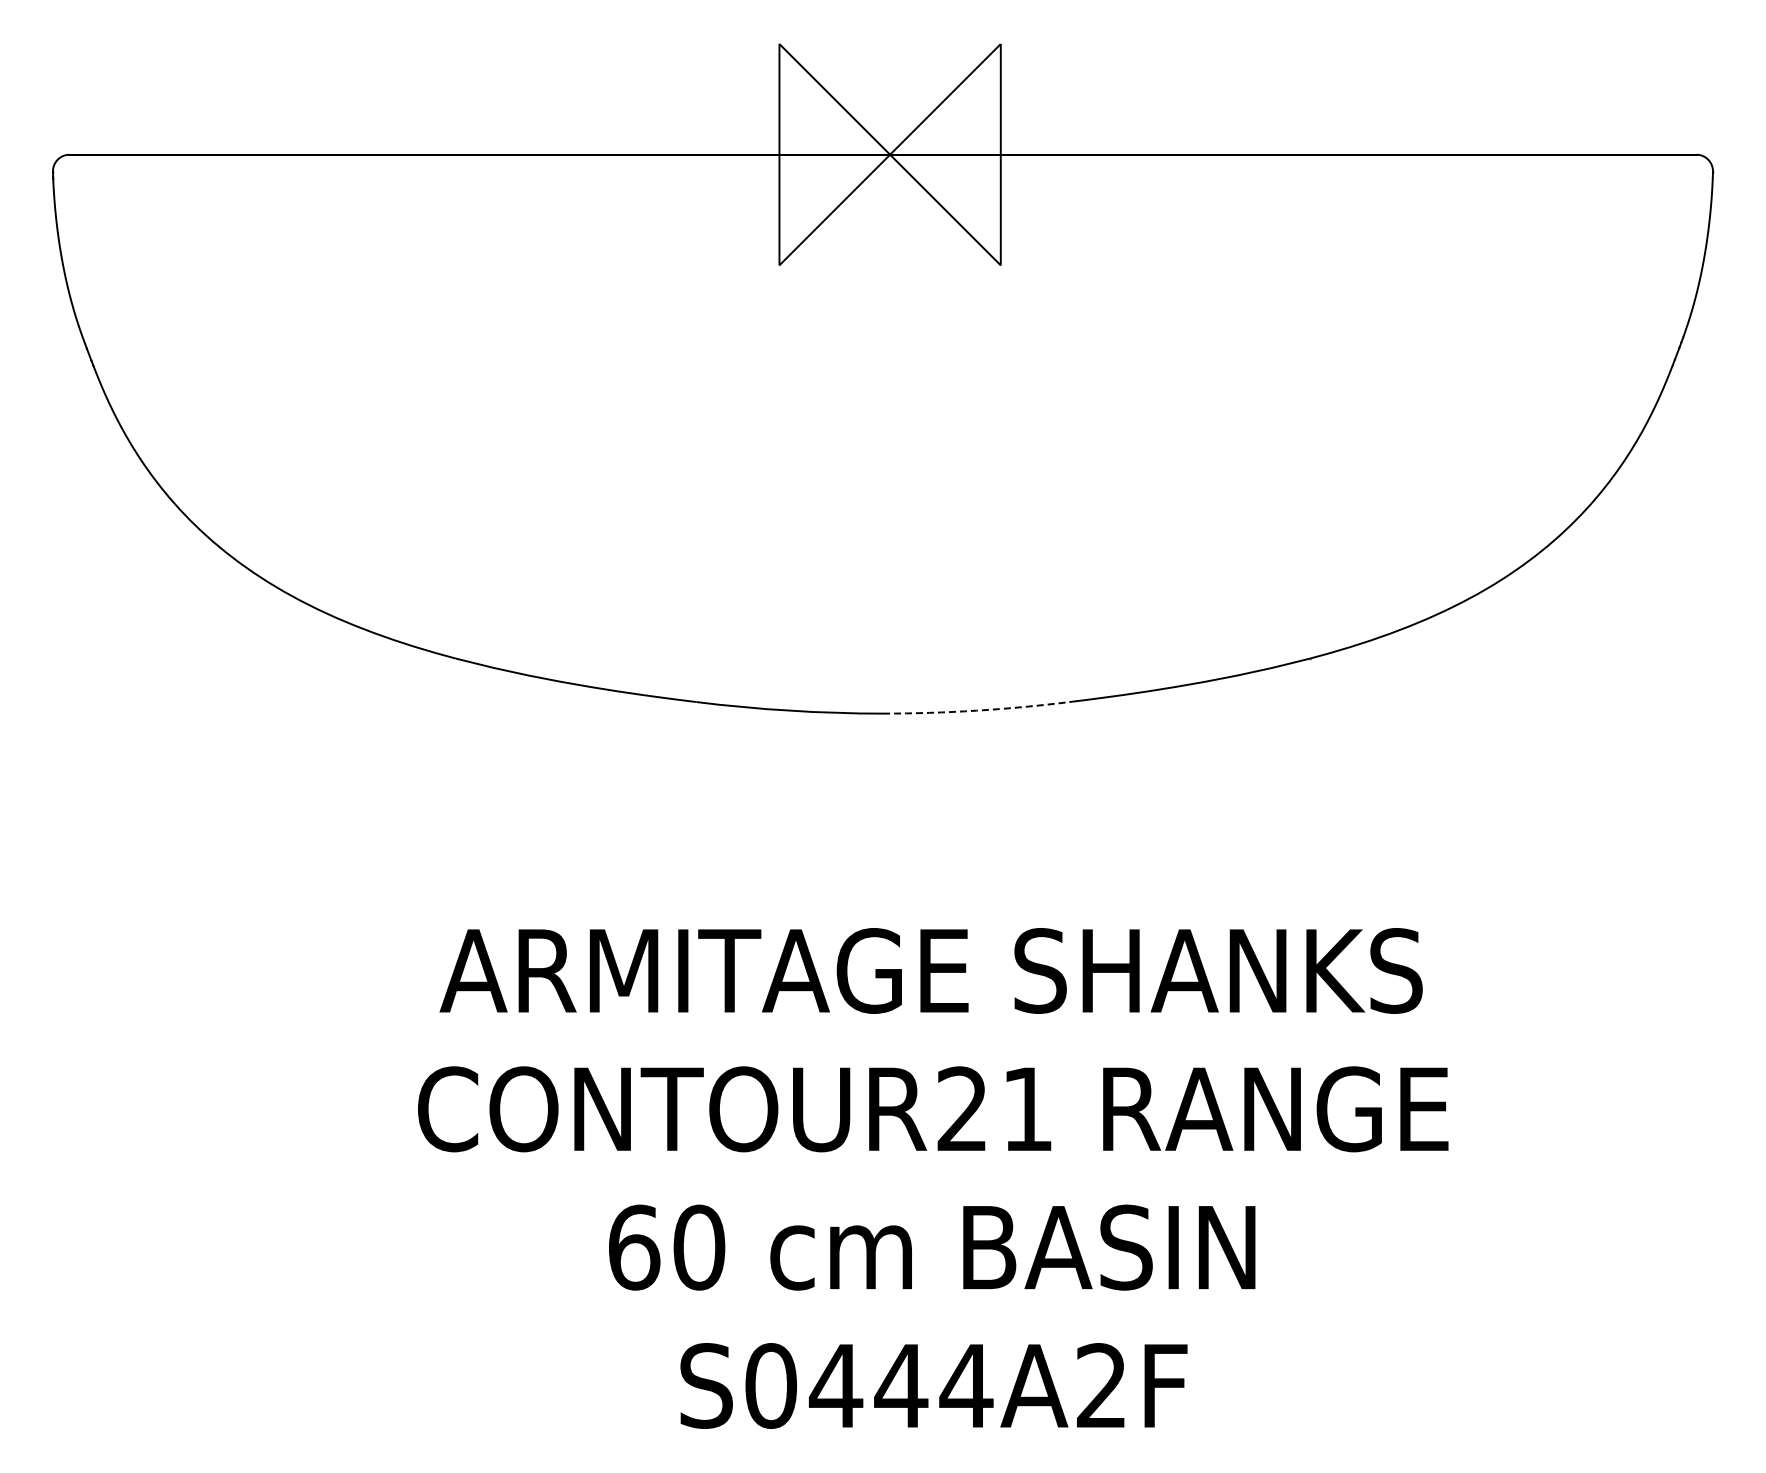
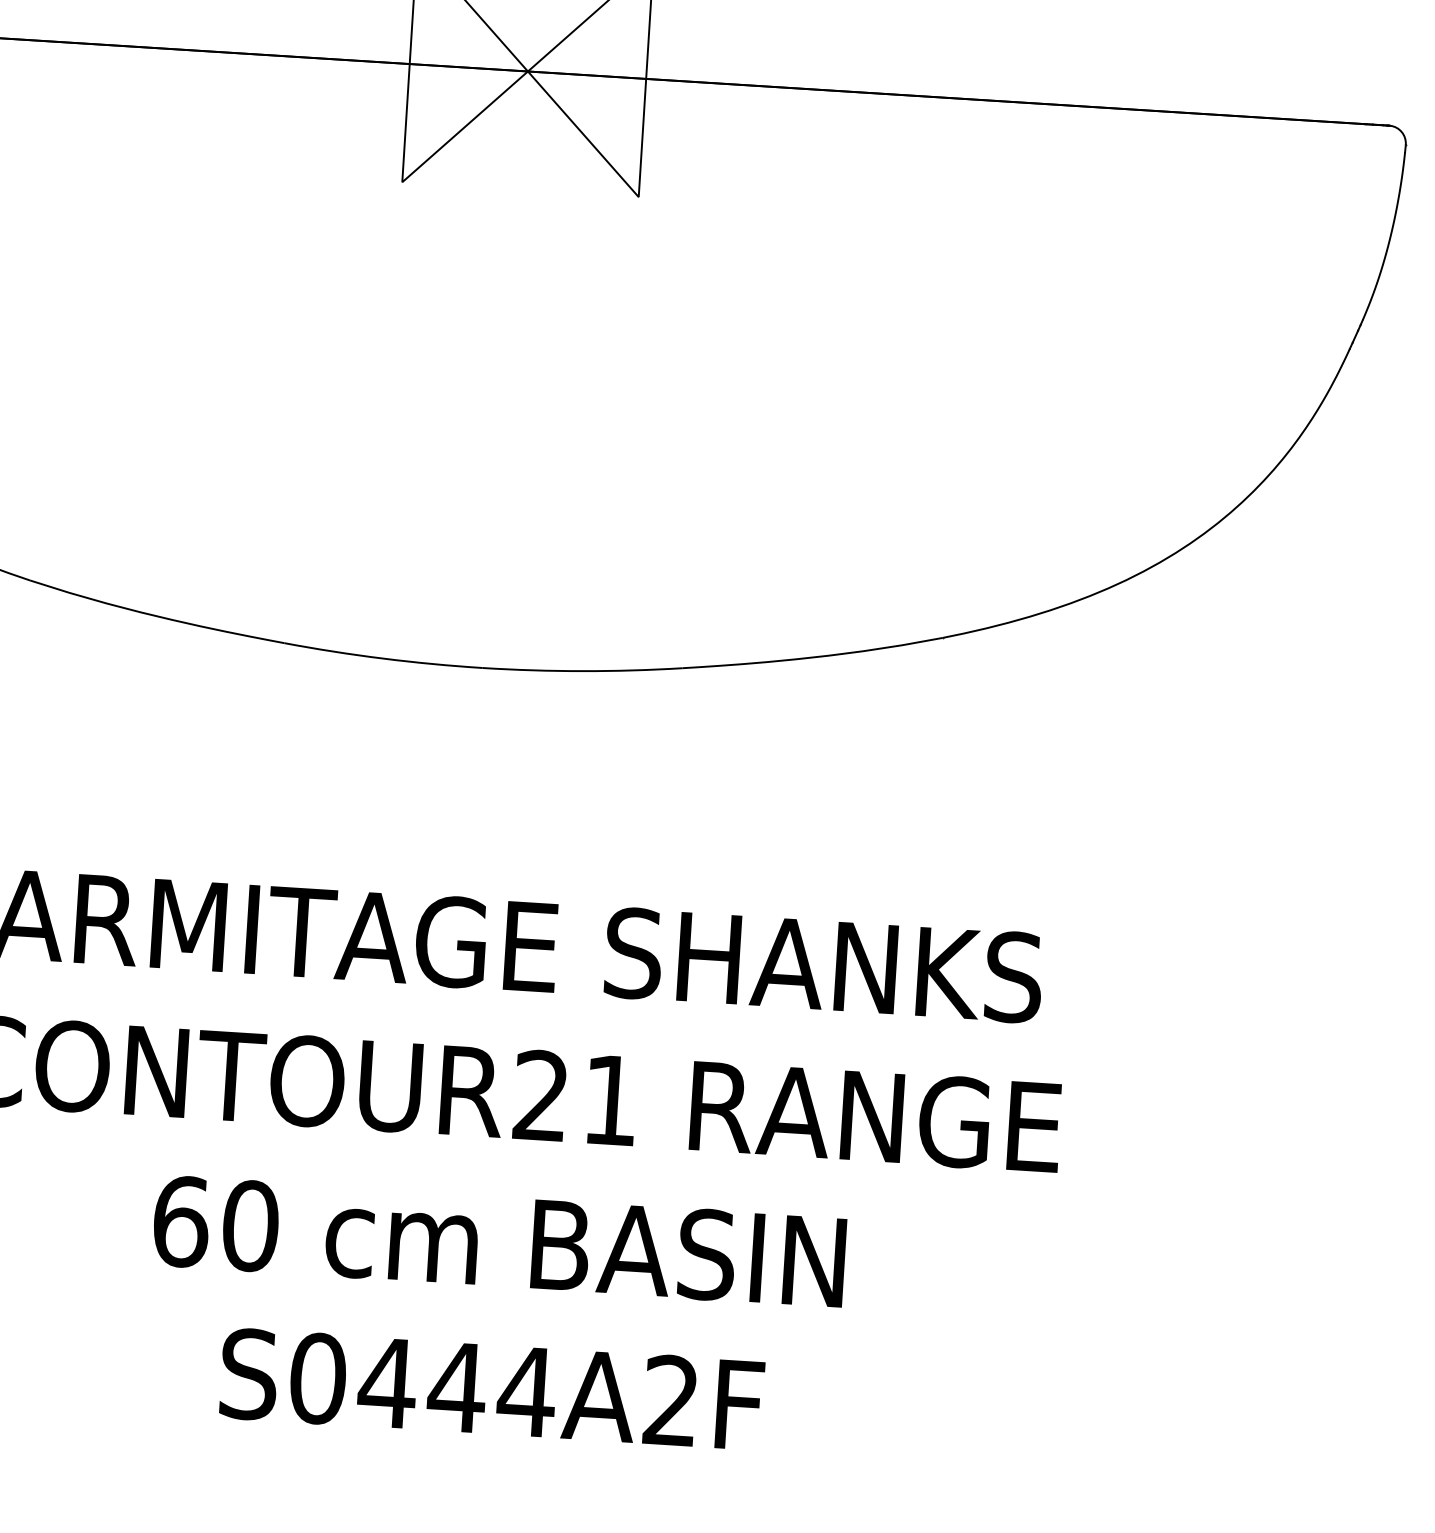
arc: (976, 710) -> (582, 670), dashed -> solid

